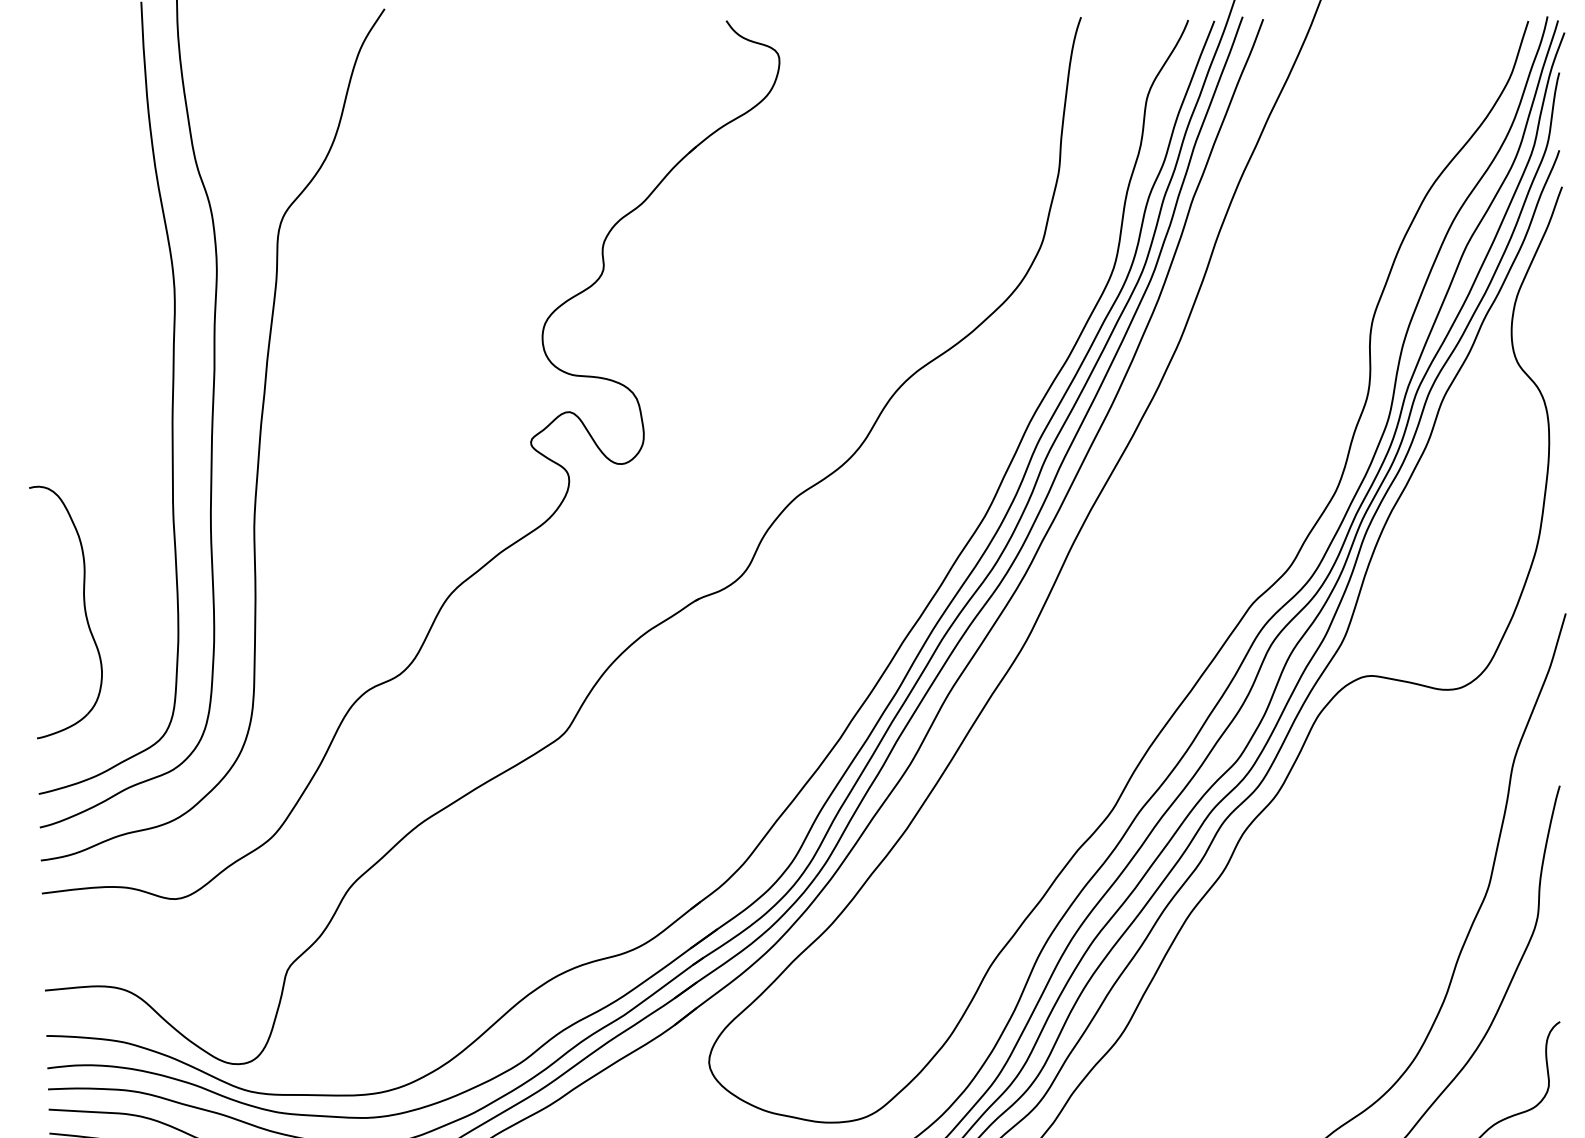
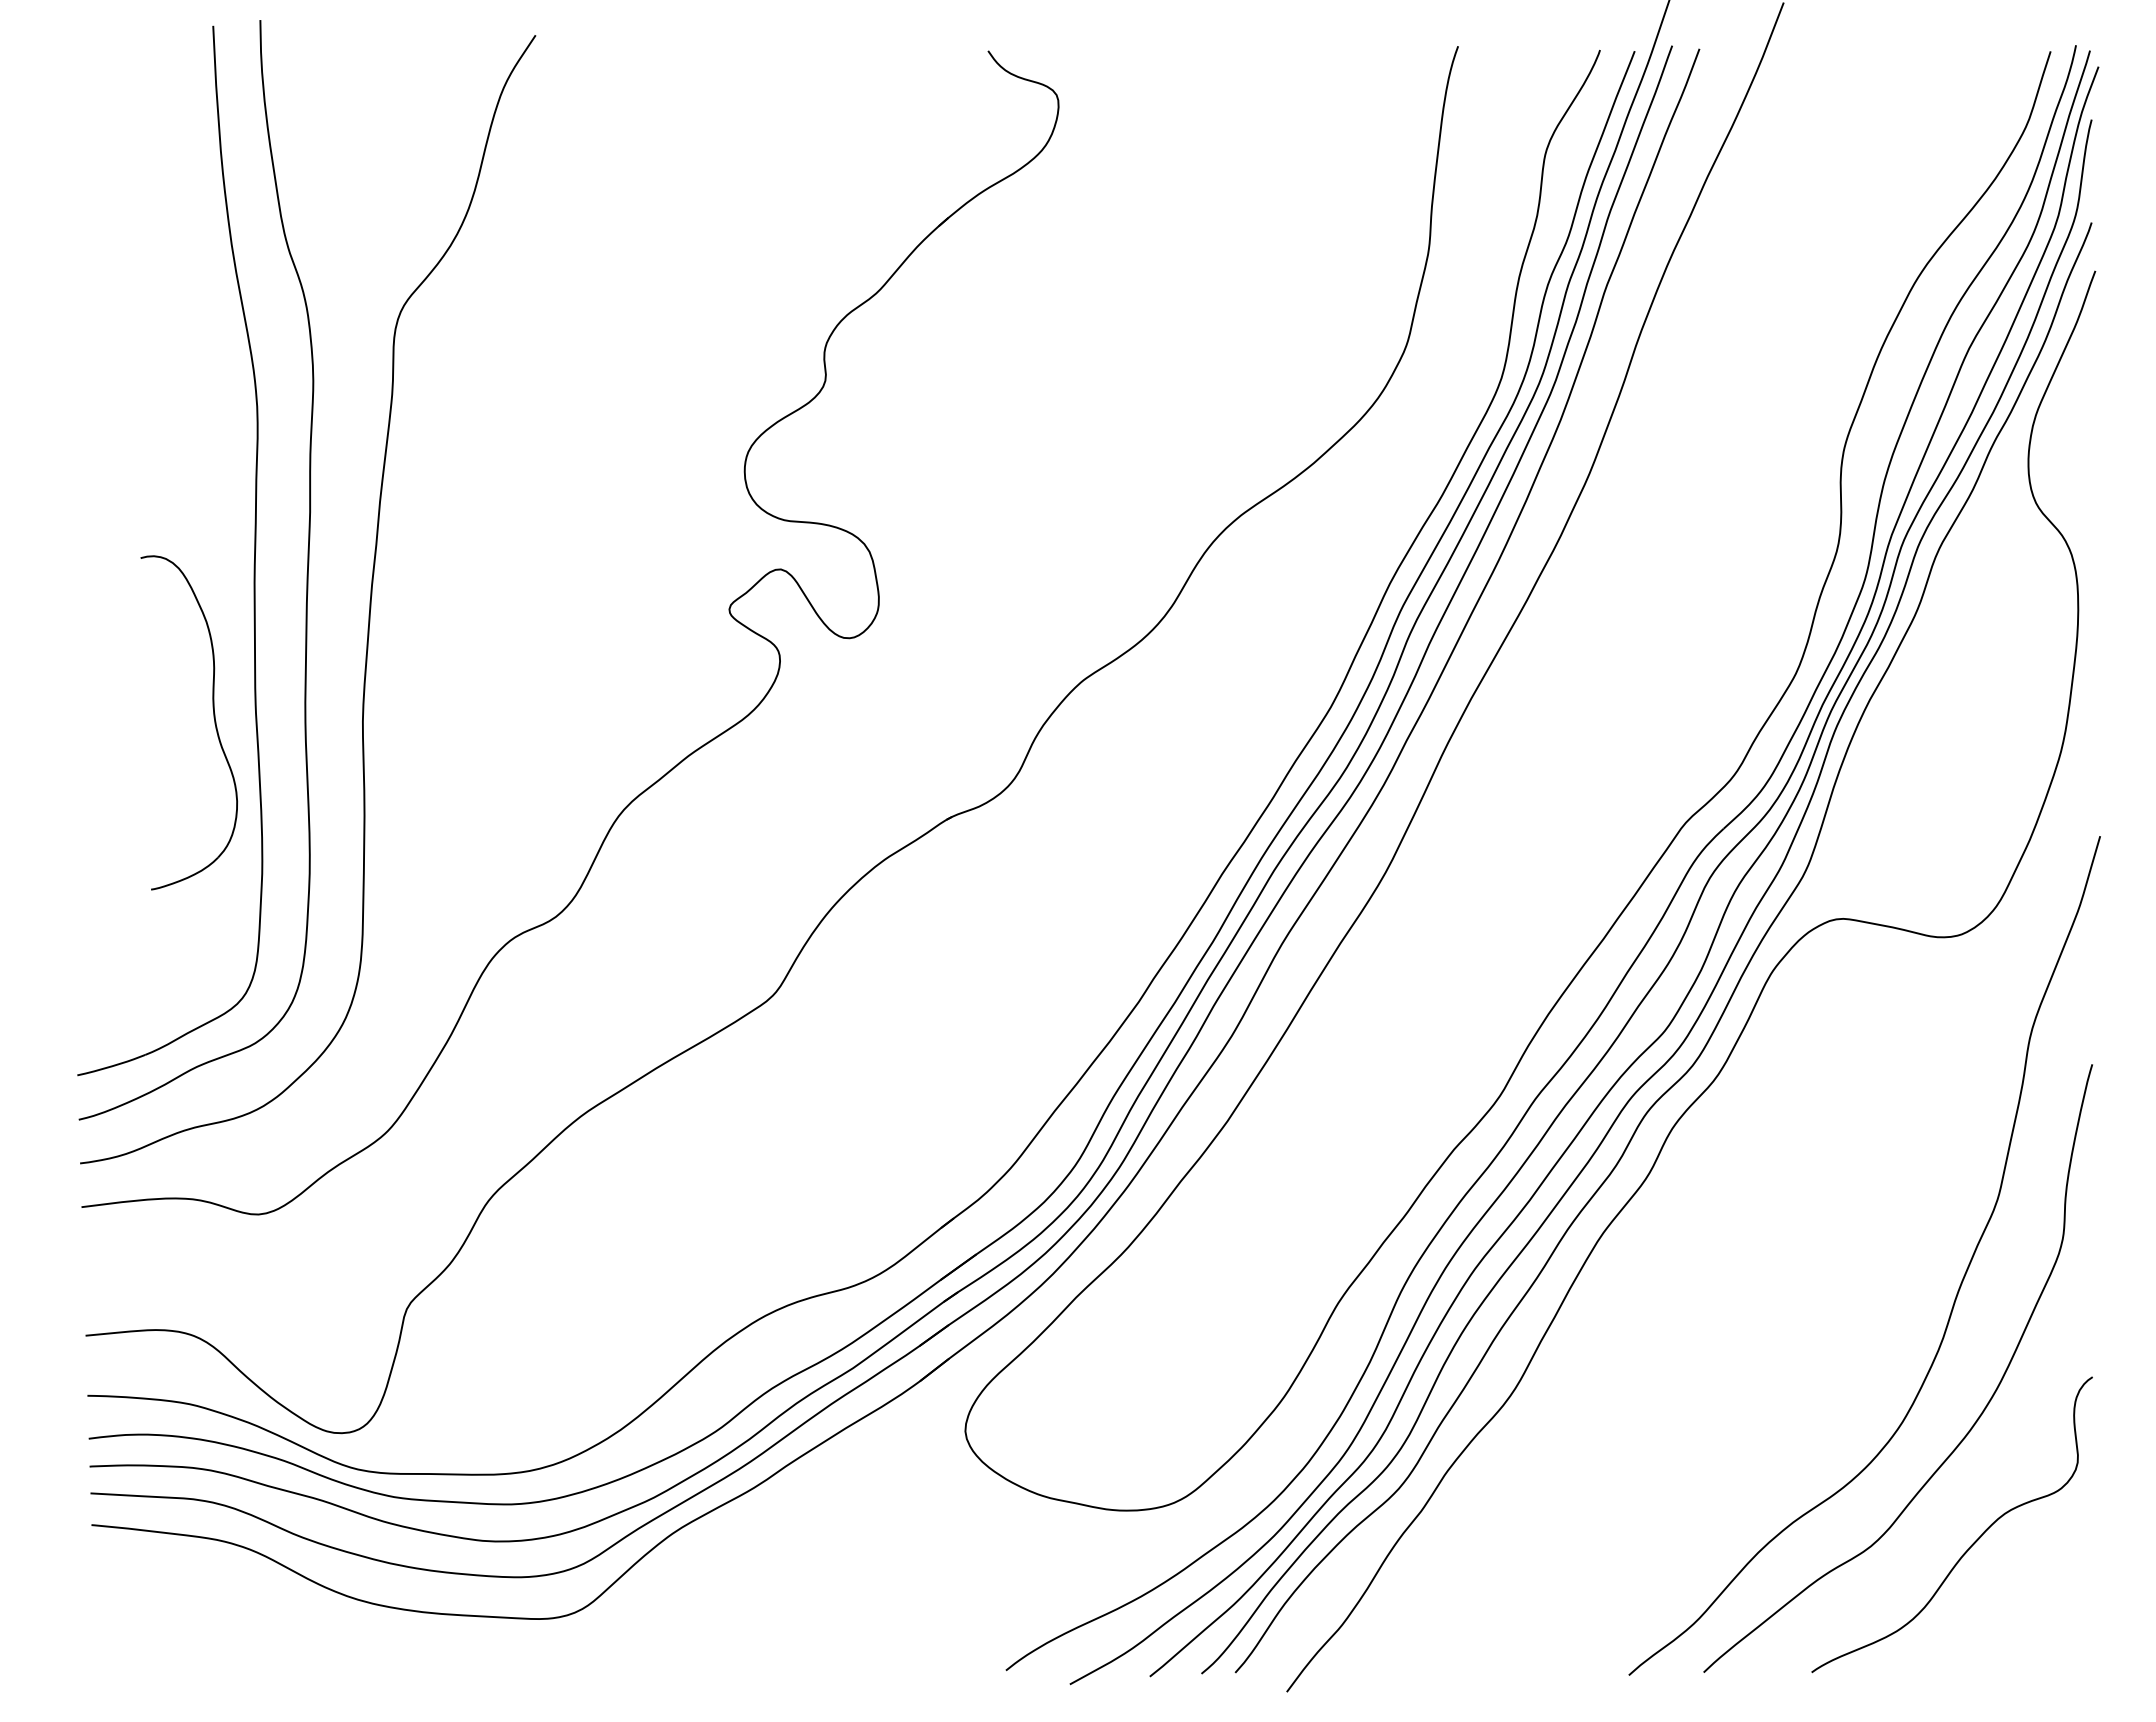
part: (84, 609) -> (213, 718), moved

